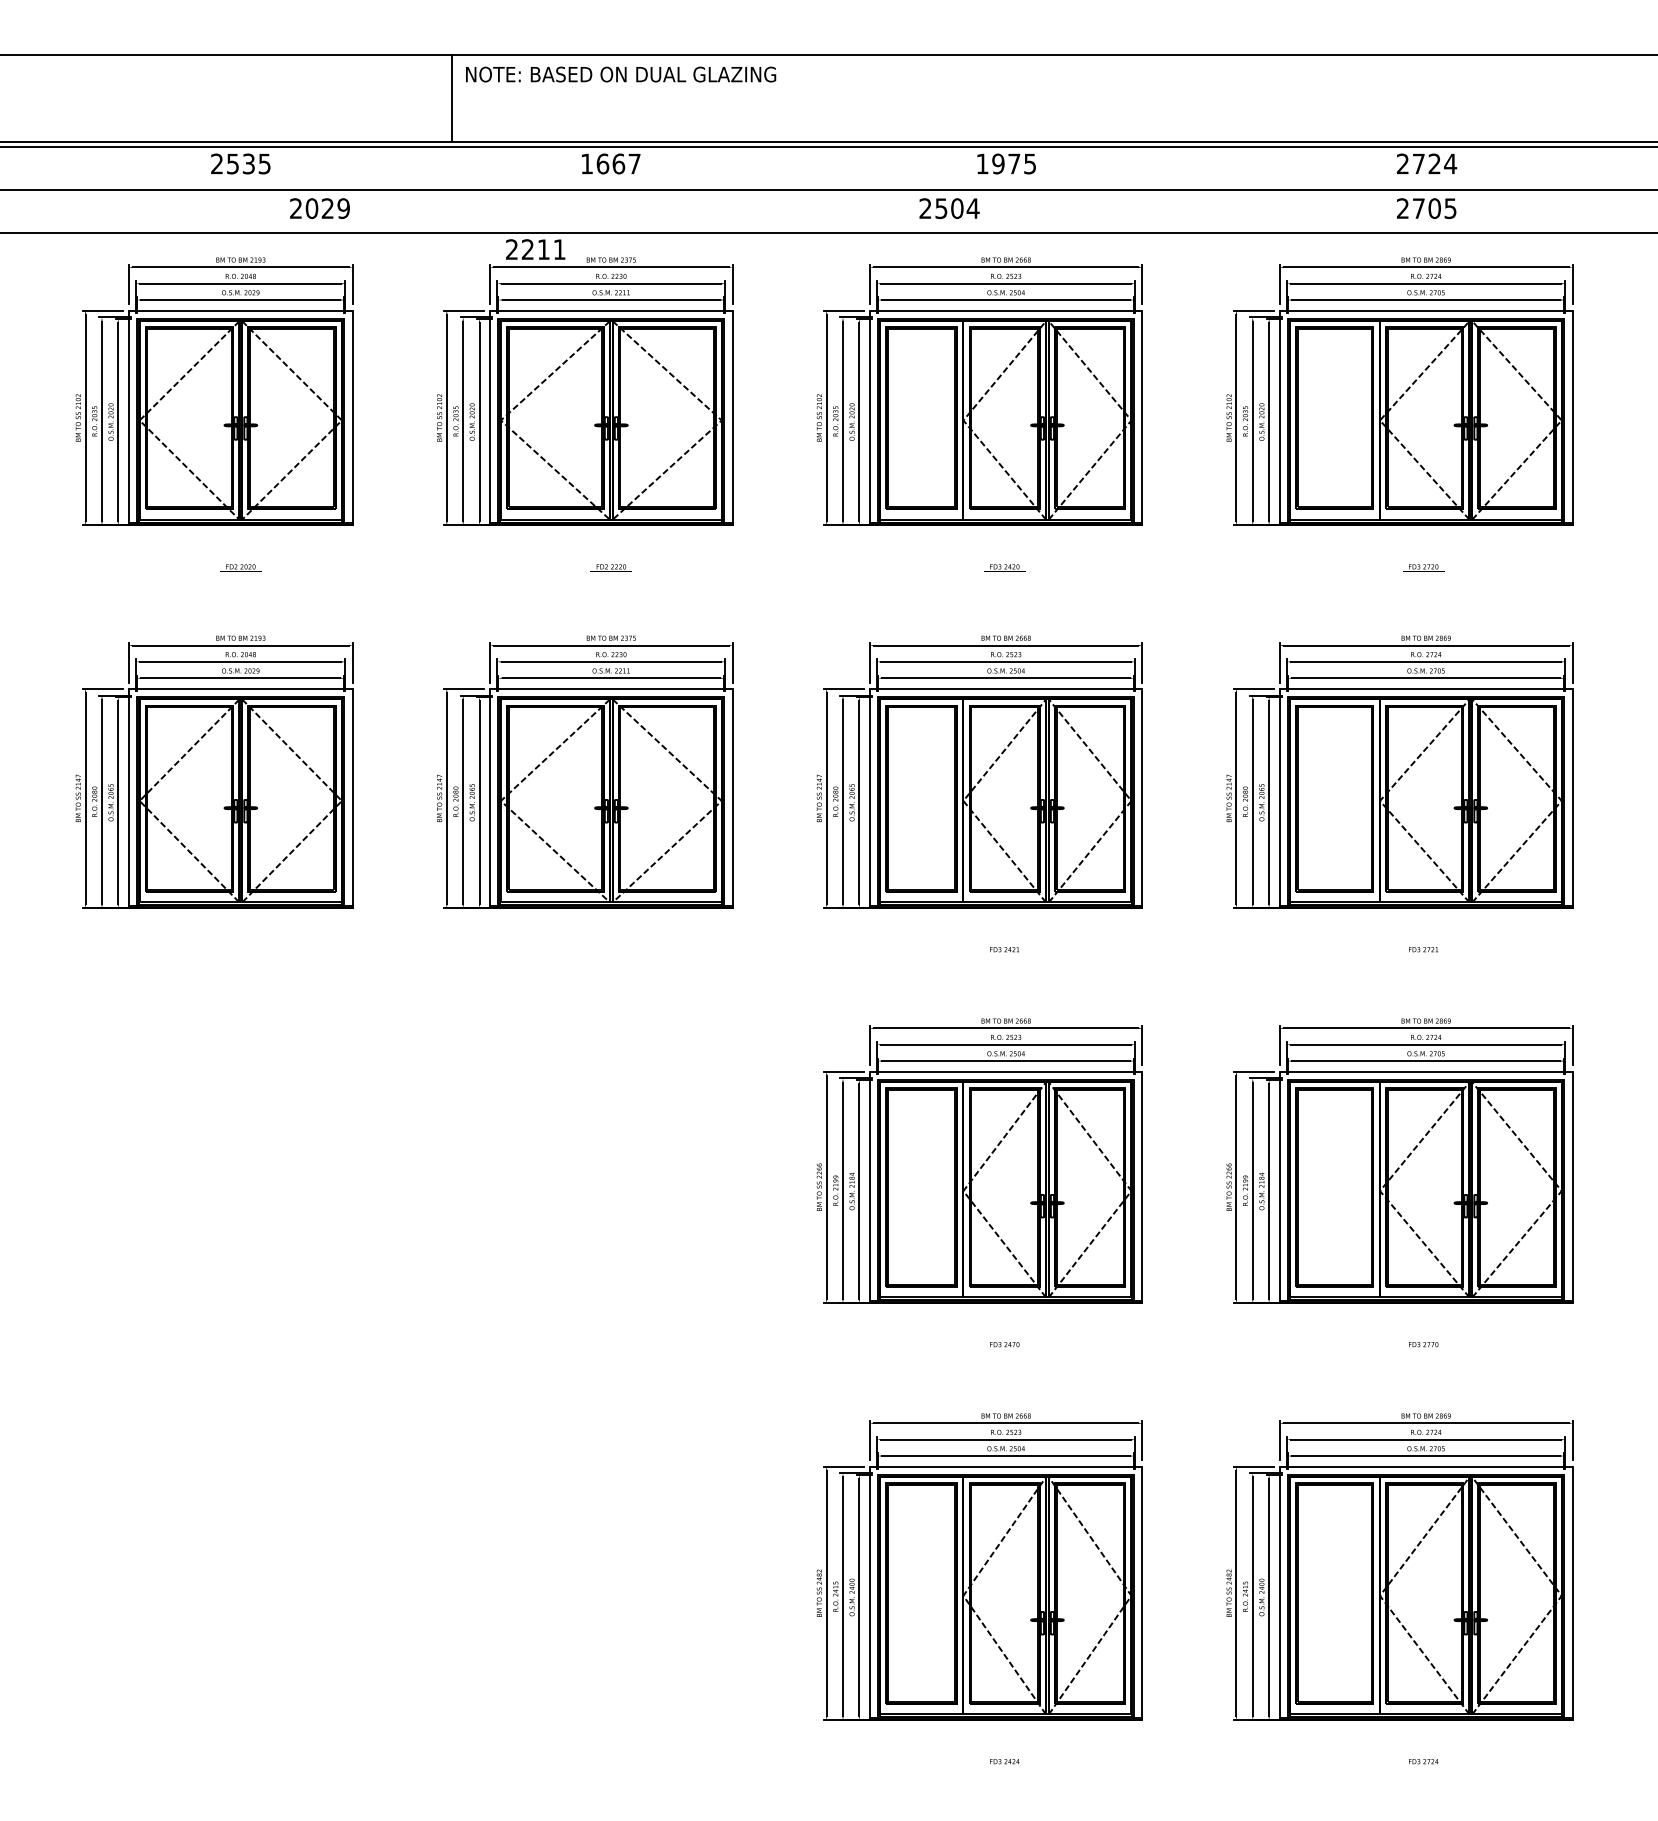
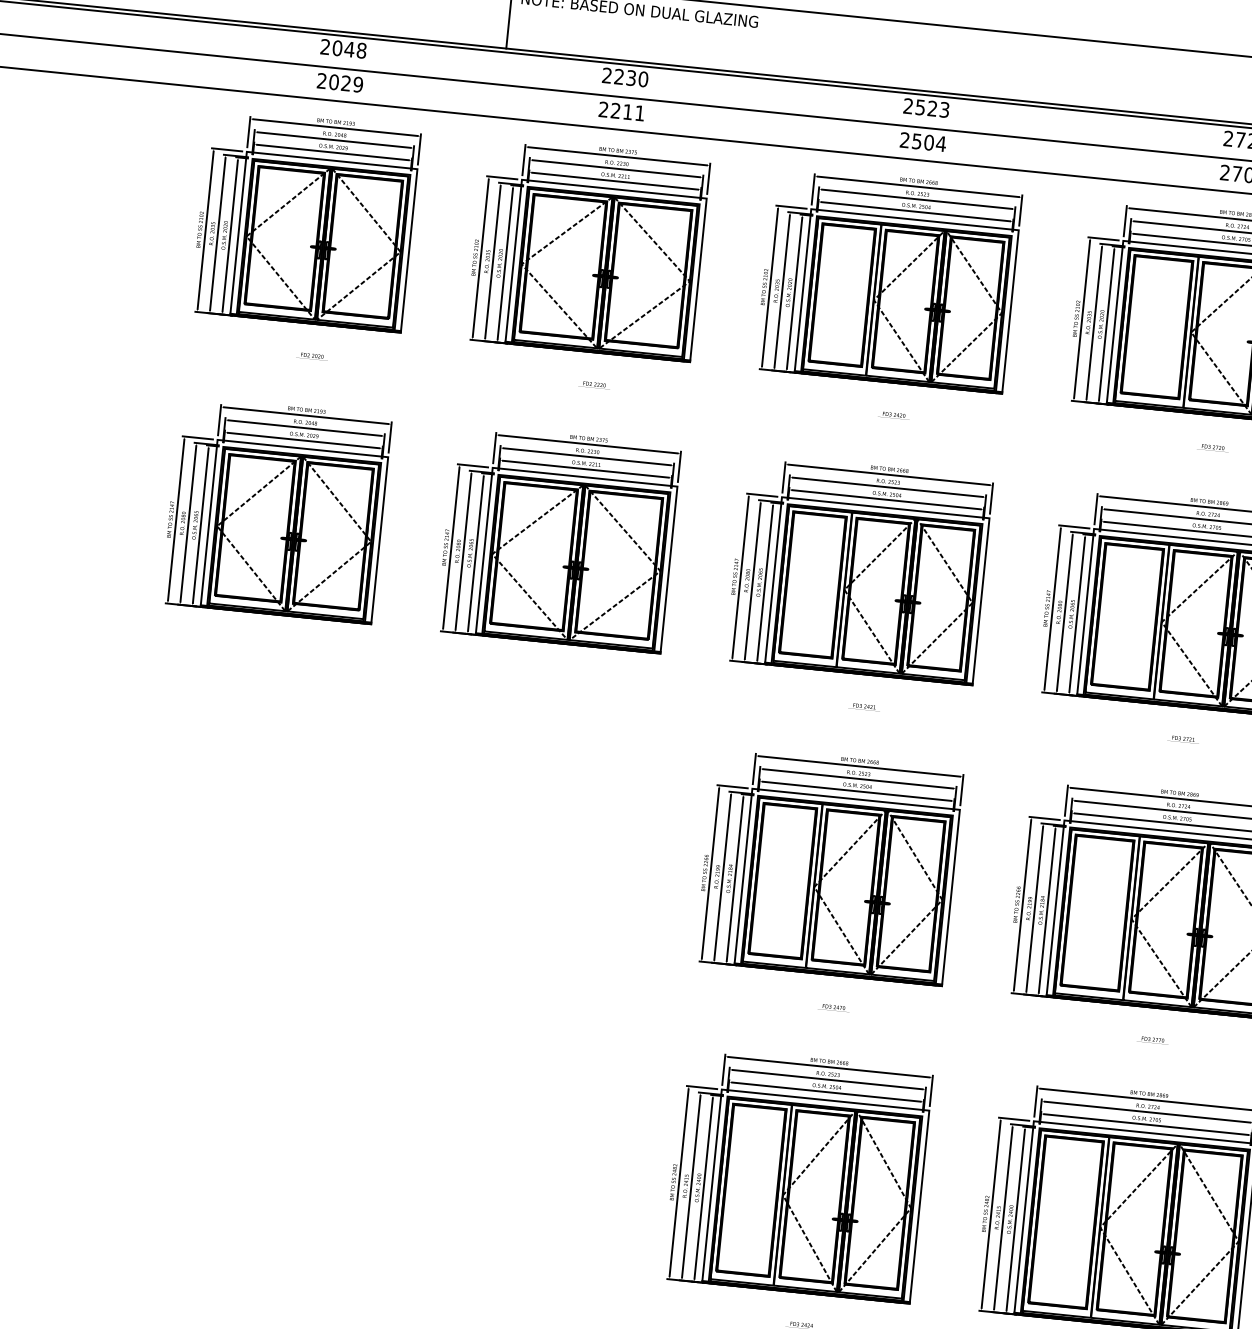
text: (248, 163) -> (349, 49), 2535 -> 2048
text: (610, 163) -> (625, 77), 1667 -> 2230
text: (1006, 163) -> (926, 107), 1975 -> 2523
text: (319, 208) -> (339, 82), moved
text: (949, 208) -> (923, 142), moved
text: (535, 249) -> (621, 111), moved

